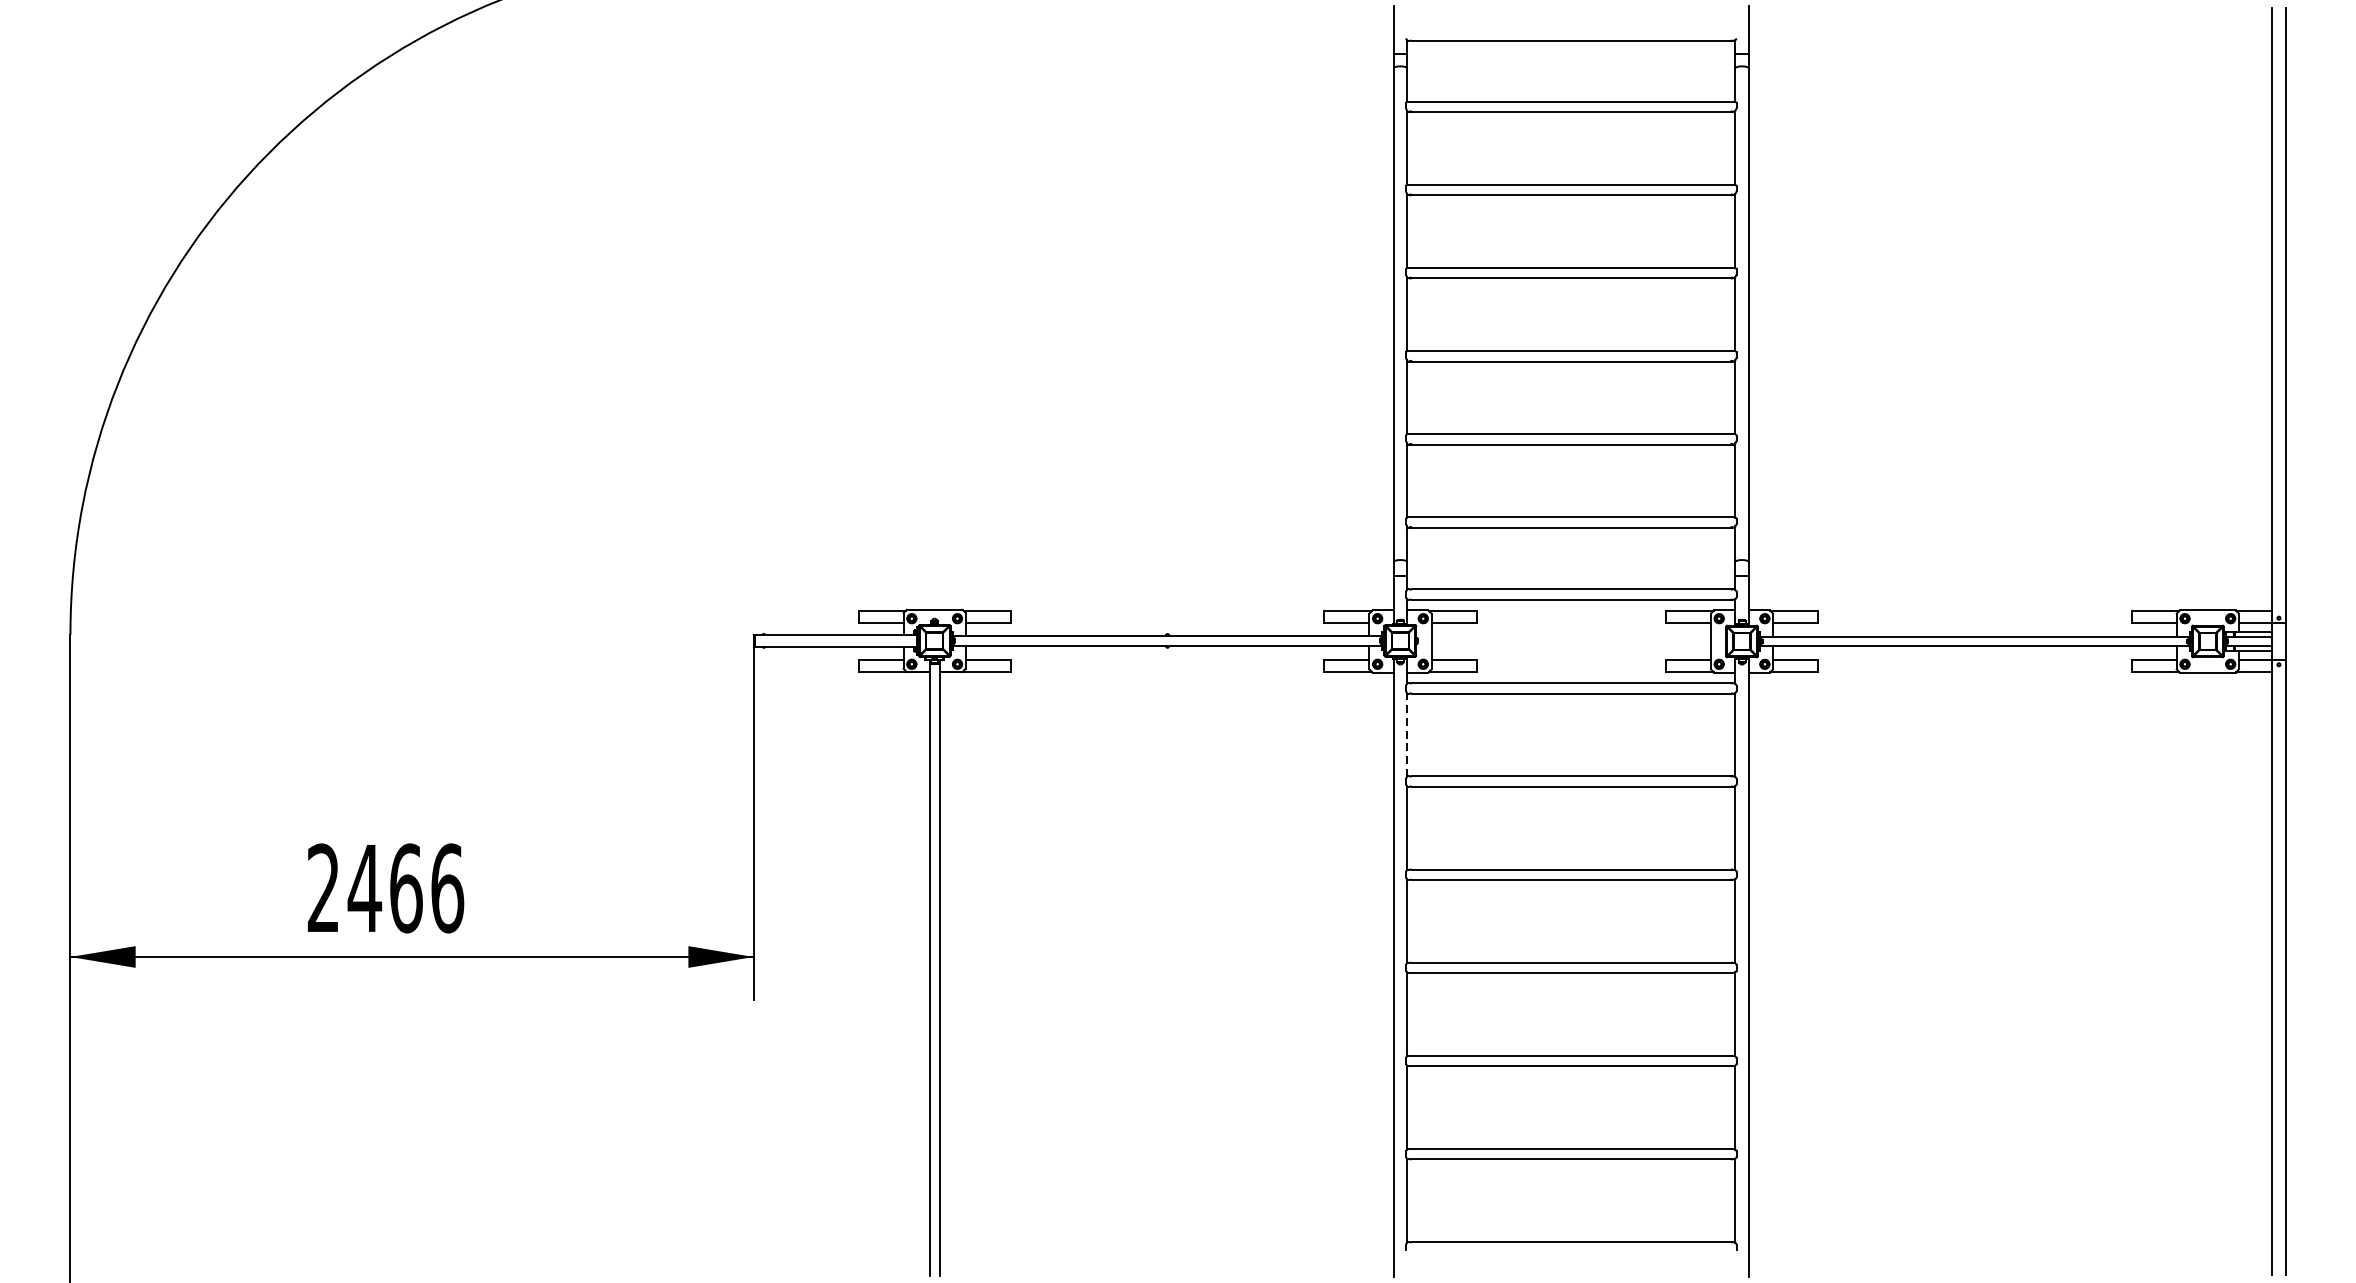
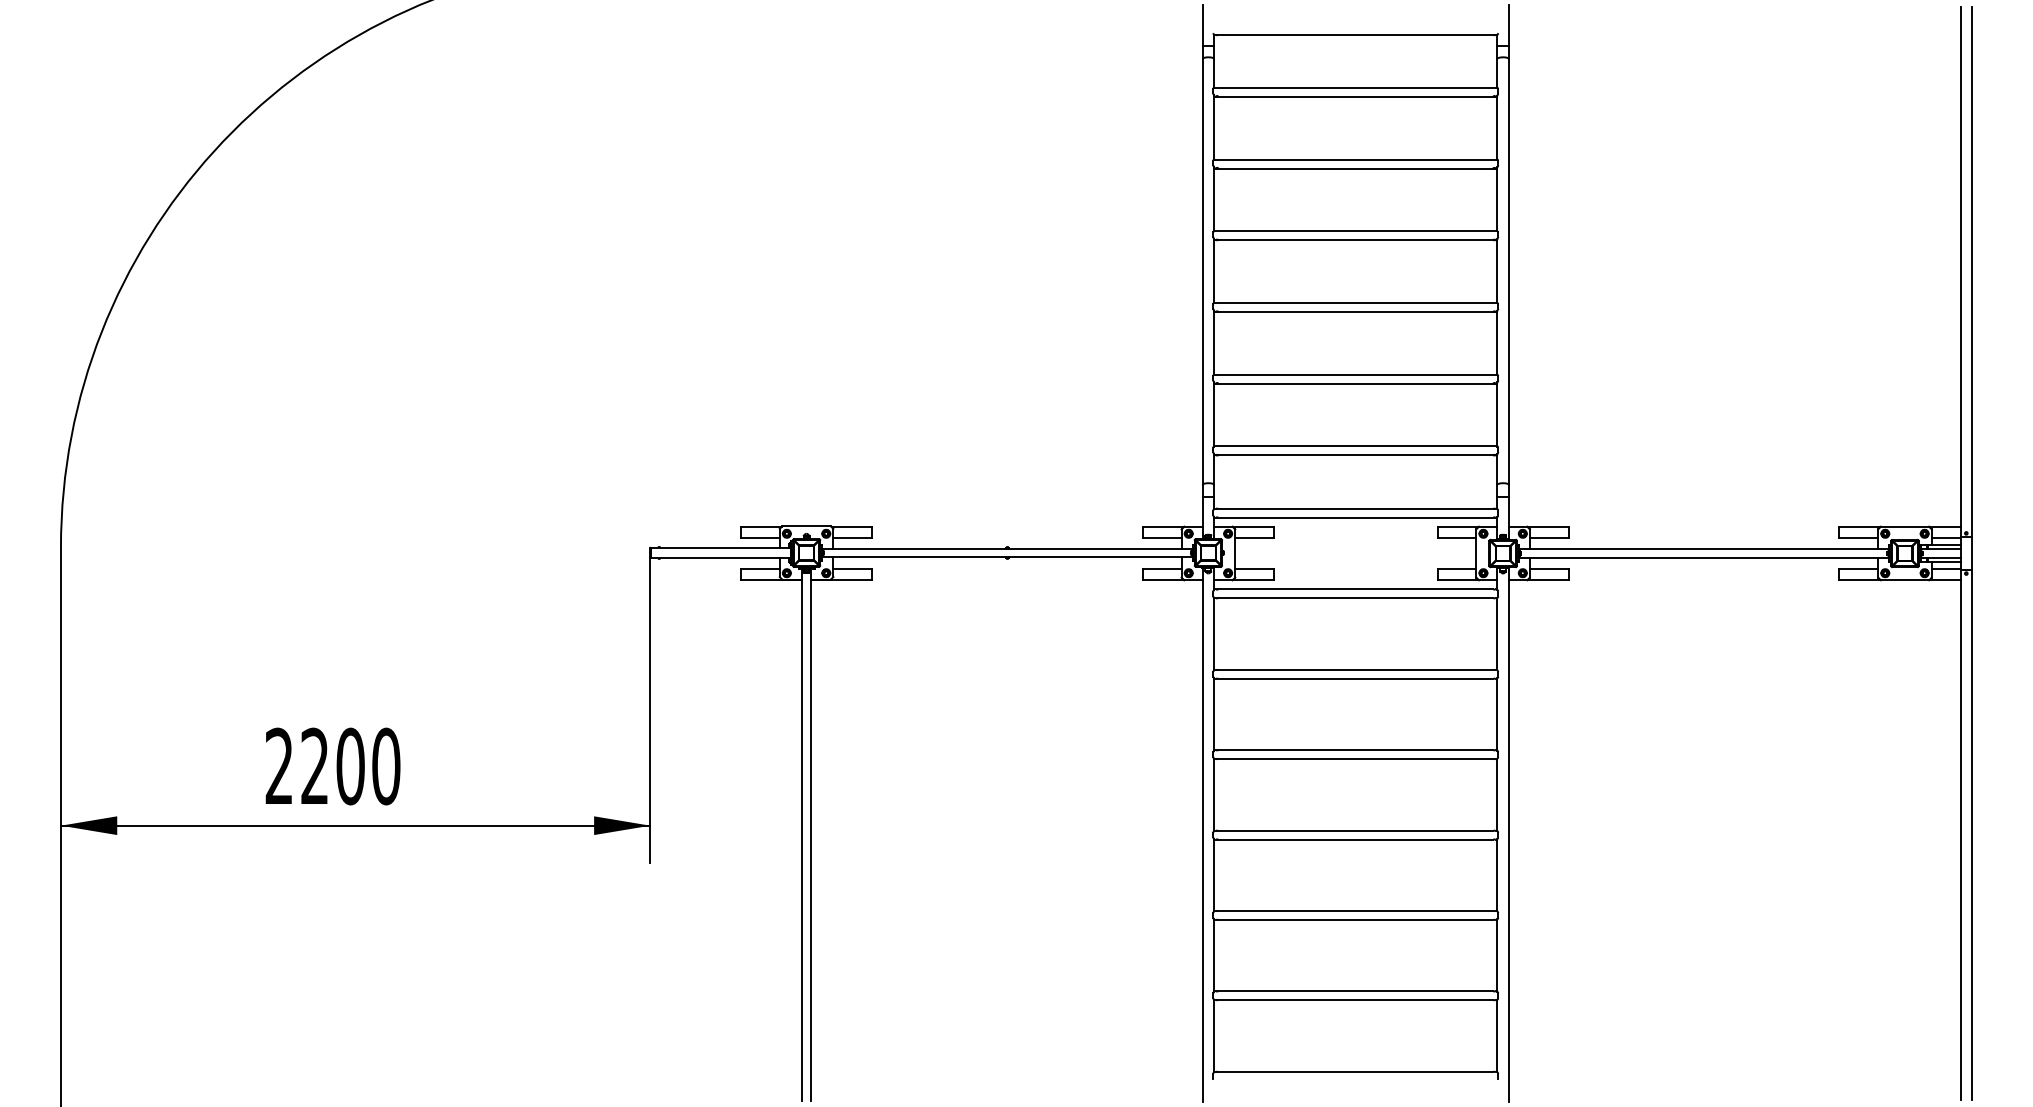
line: (1407, 734) -> (1214, 633), dashed -> solid
text: (406, 888) -> (350, 766), 2466 -> 2200

